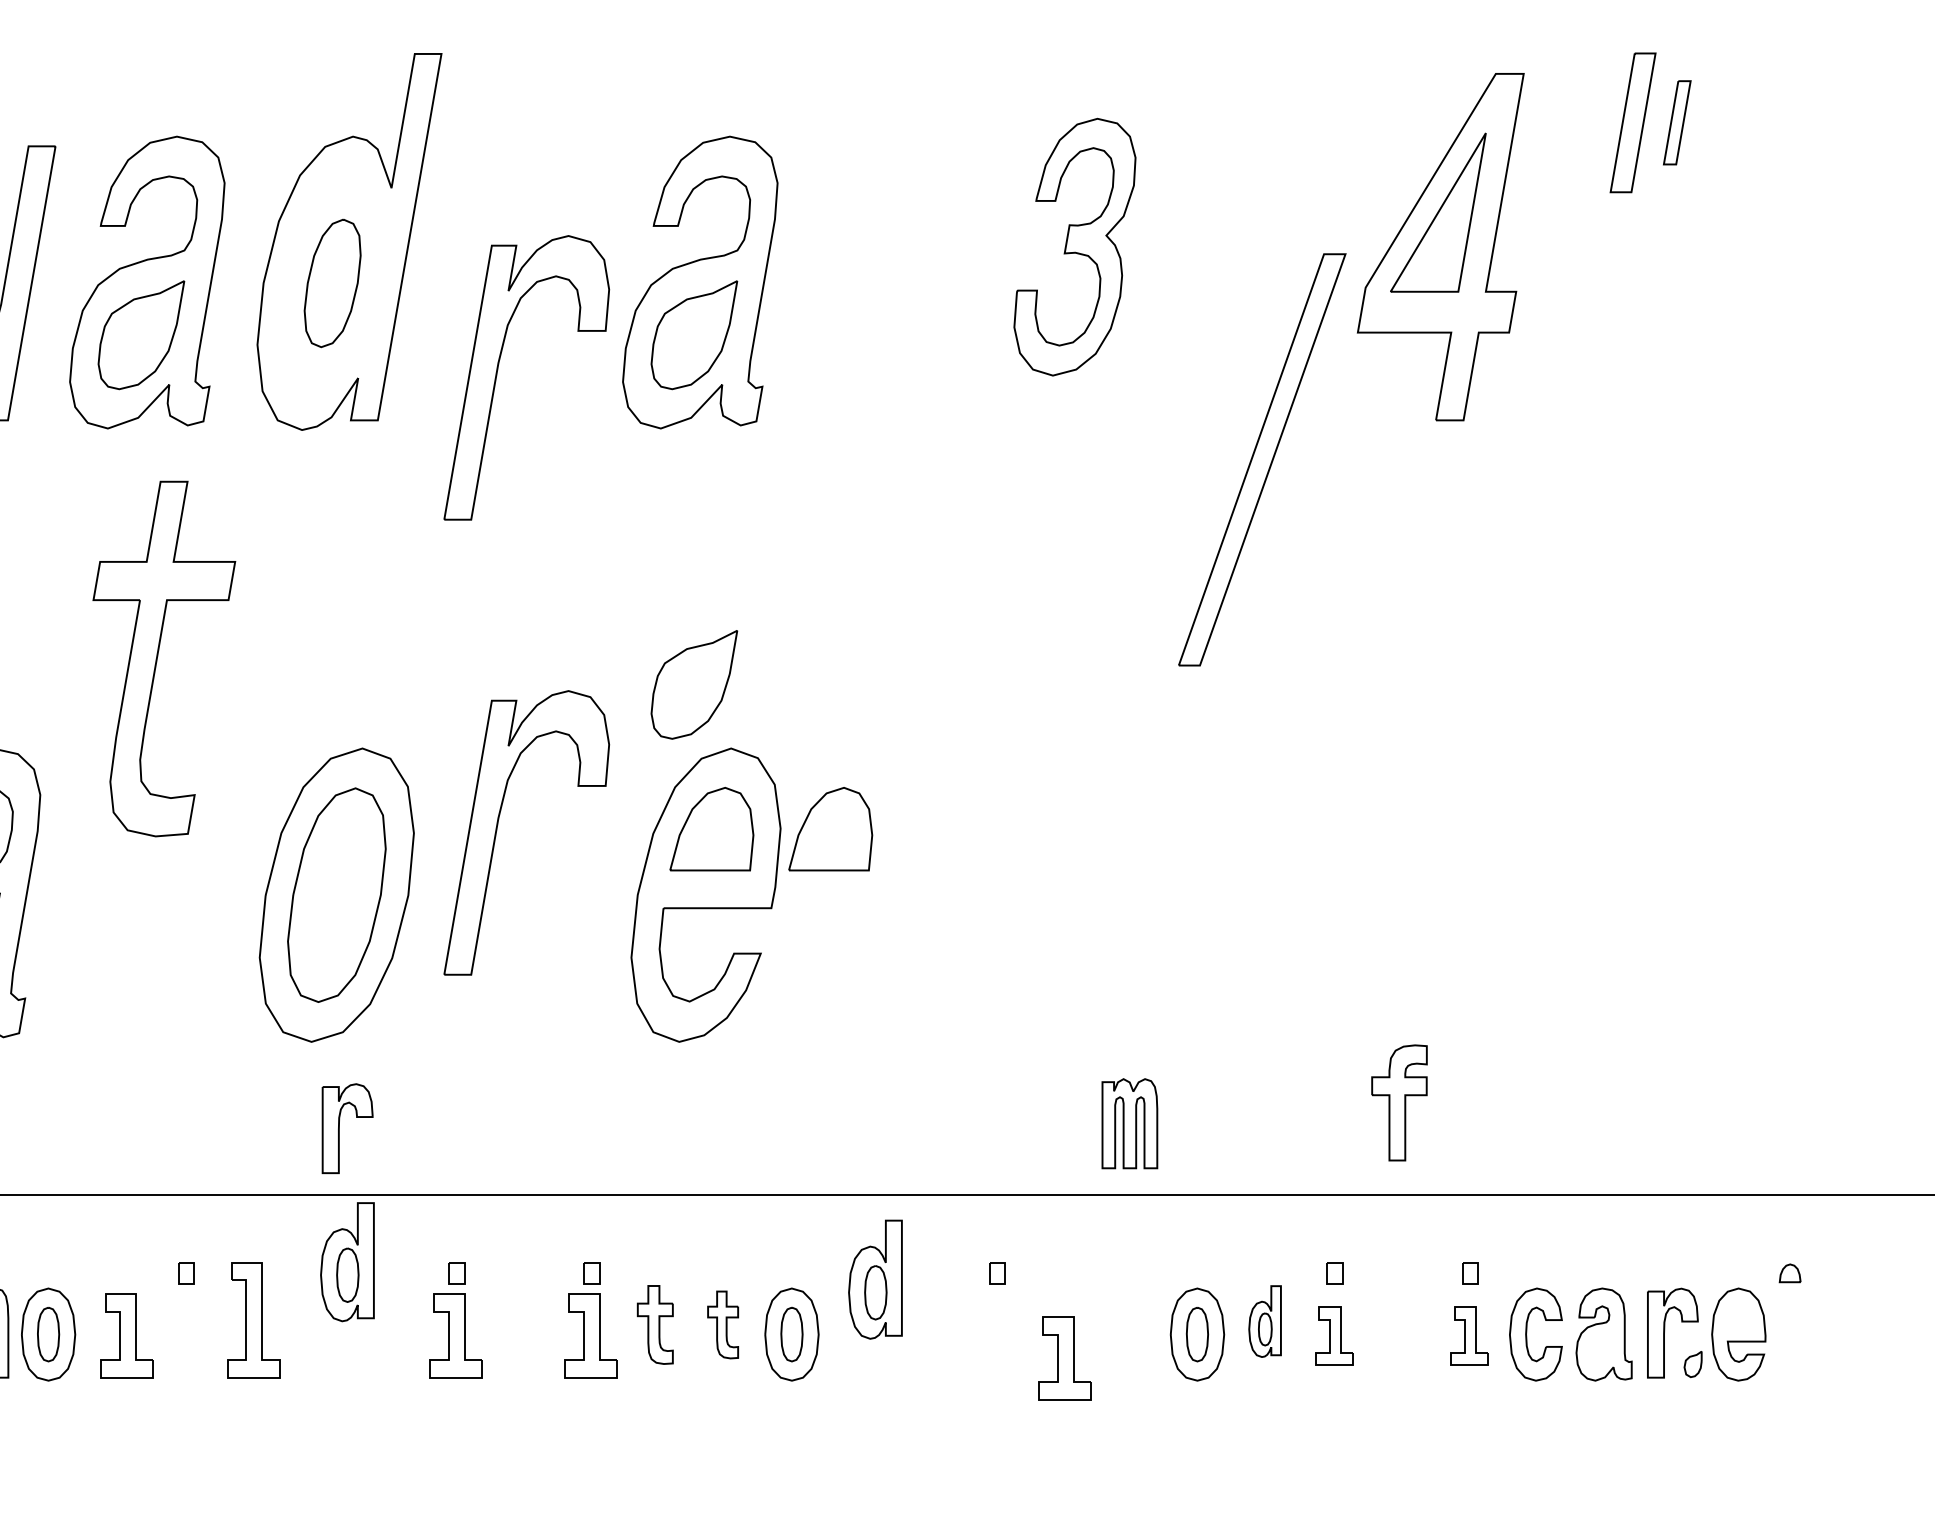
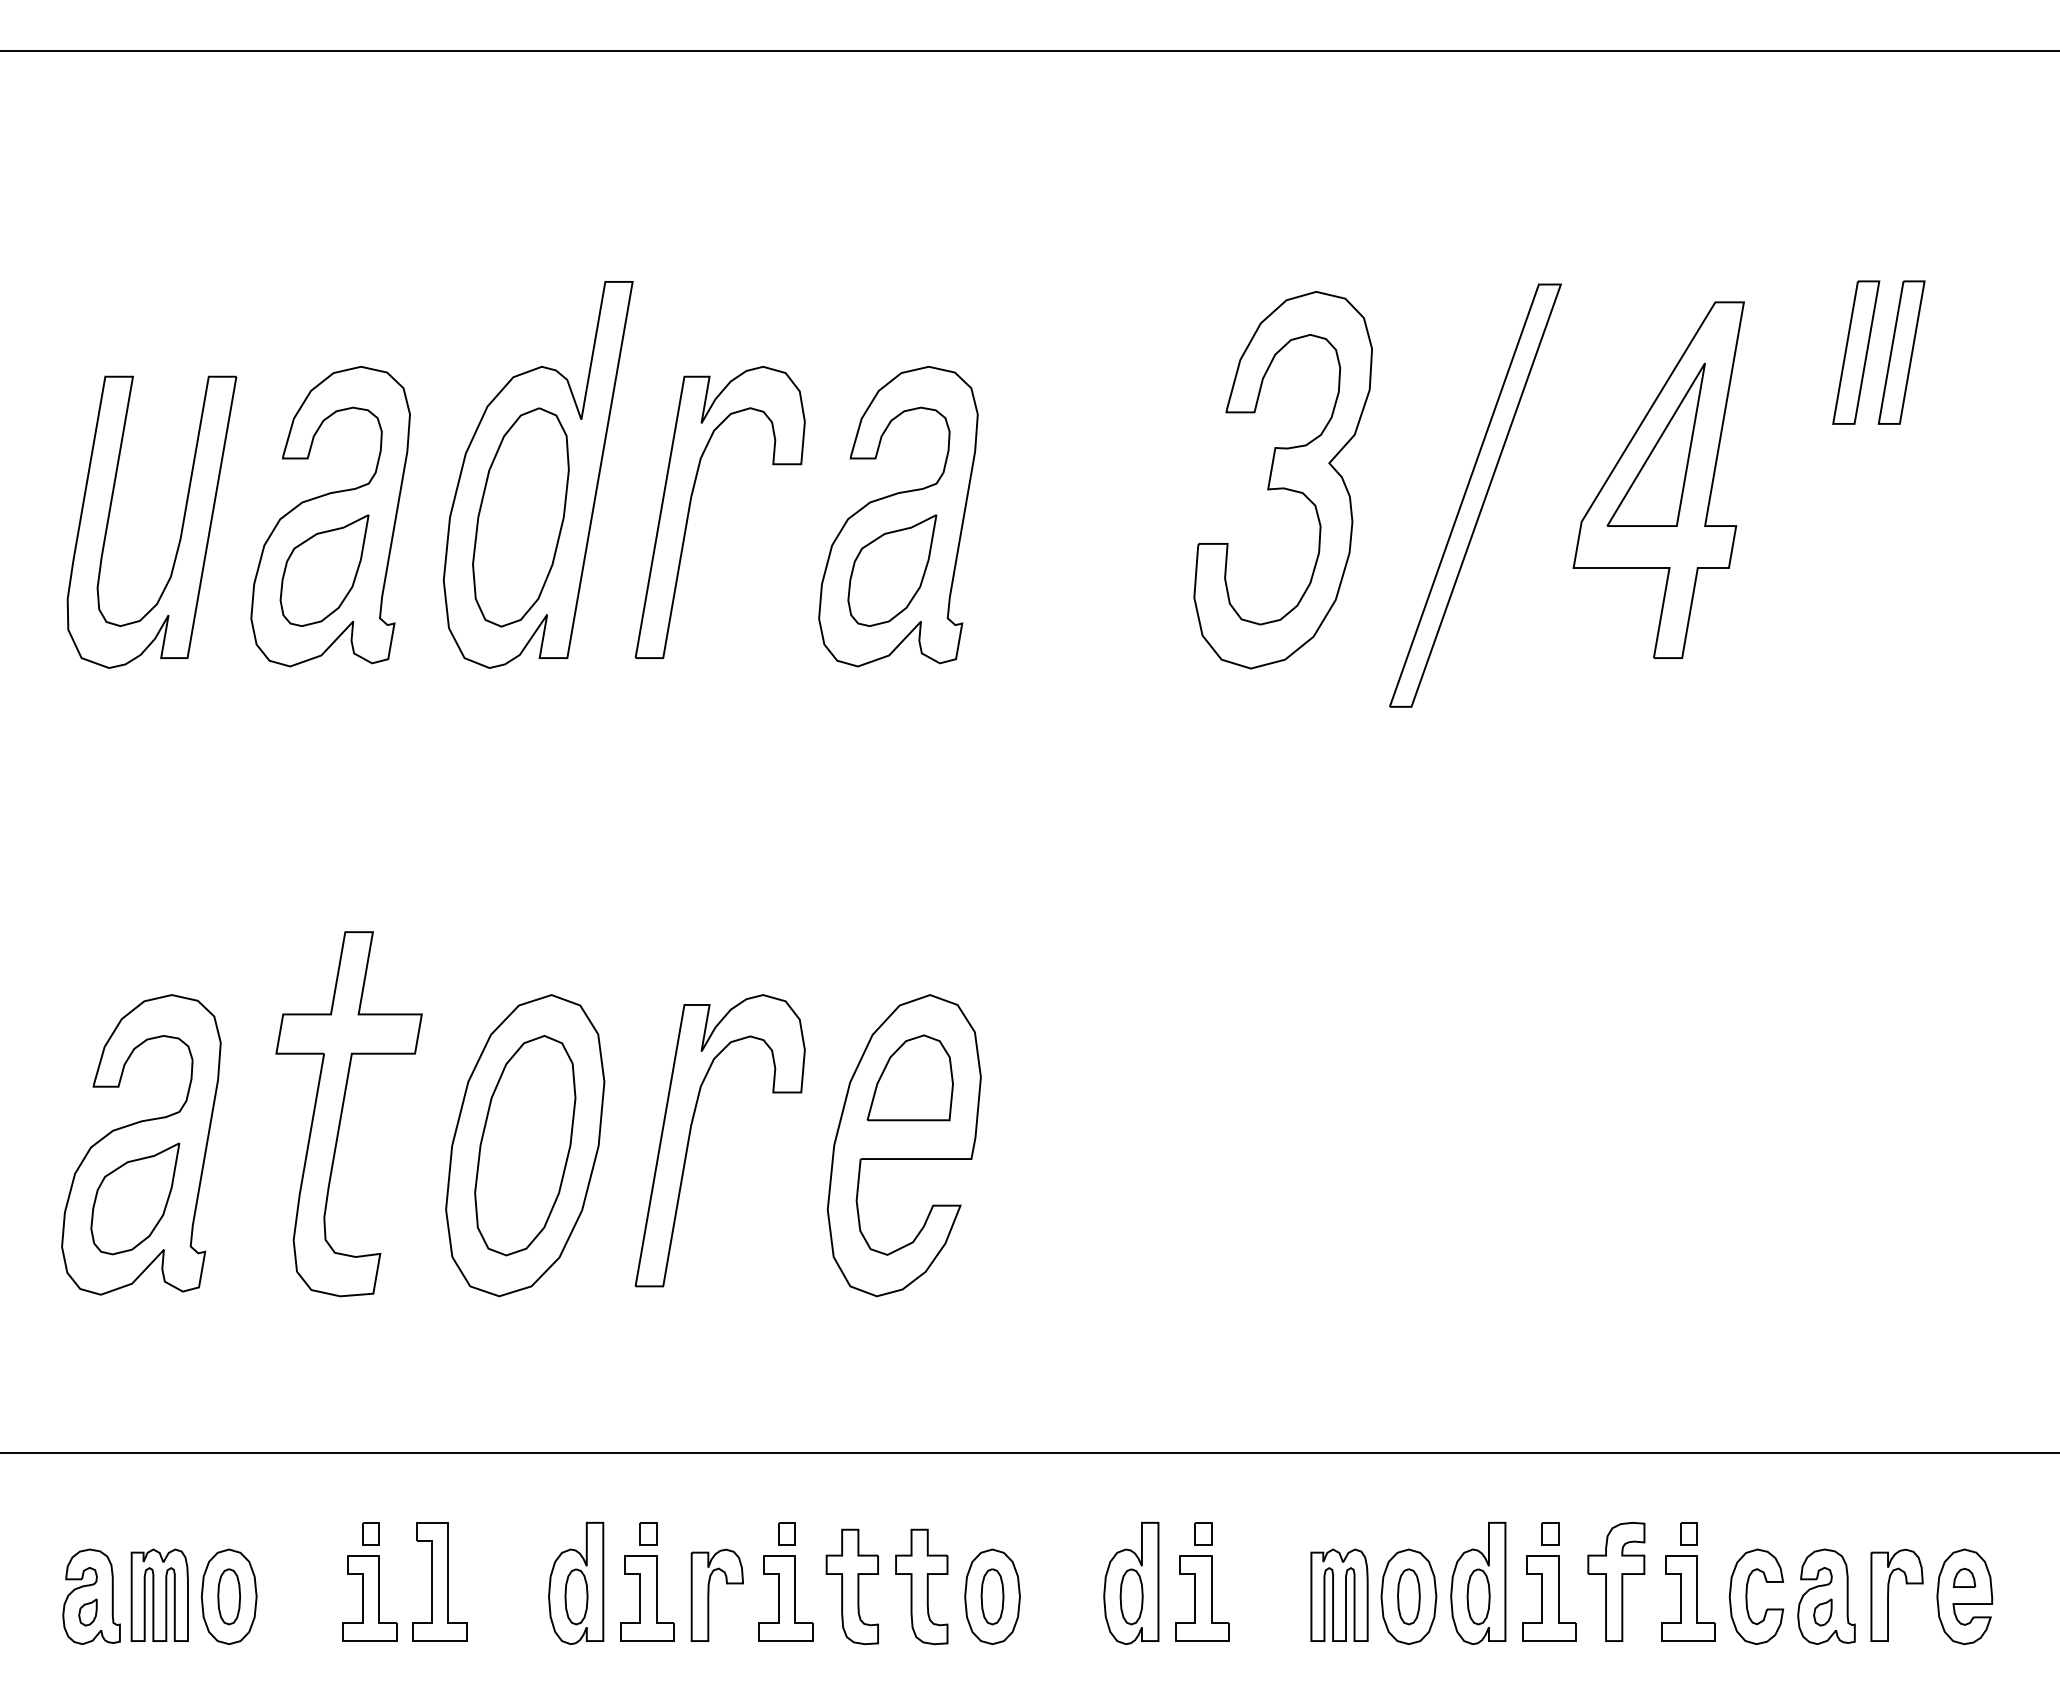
part: (1677, 122) -> (1901, 352), size x1.67
part: (1074, 247) -> (1282, 480), size x1.43
part: (332, 283) -> (520, 517), size x1.67
part: (497, 374) -> (690, 508), moved
part: (1262, 459) -> (1475, 495), moved
part: (163, 659) -> (348, 1114), moved
part: (694, 684) -> (892, 929), removed
part: (497, 828) -> (690, 1136), moved
part: (829, 828) -> (1031, 1077), removed
part: (1399, 1102) -> (1616, 1581), moved
part: (1129, 1122) -> (1339, 1594), moved
part: (340, 1127) -> (709, 1594), moved
part: (347, 1262) -> (576, 1583), moved
part: (1790, 1272) -> (1964, 1577), moved
part: (875, 1279) -> (1131, 1583), moved
part: (1265, 1321) -> (1478, 1583), size x1.67
part: (654, 1324) -> (851, 1586), size x1.43
part: (722, 1324) -> (921, 1586), size x1.67
part: (126, 1336) -> (369, 1598), moved
part: (1334, 1336) -> (1549, 1598), size x1.43
part: (1469, 1336) -> (1688, 1598), size x1.43
part: (1064, 1358) -> (1202, 1598), moved
part: (1692, 1364) -> (1822, 1612), moved

